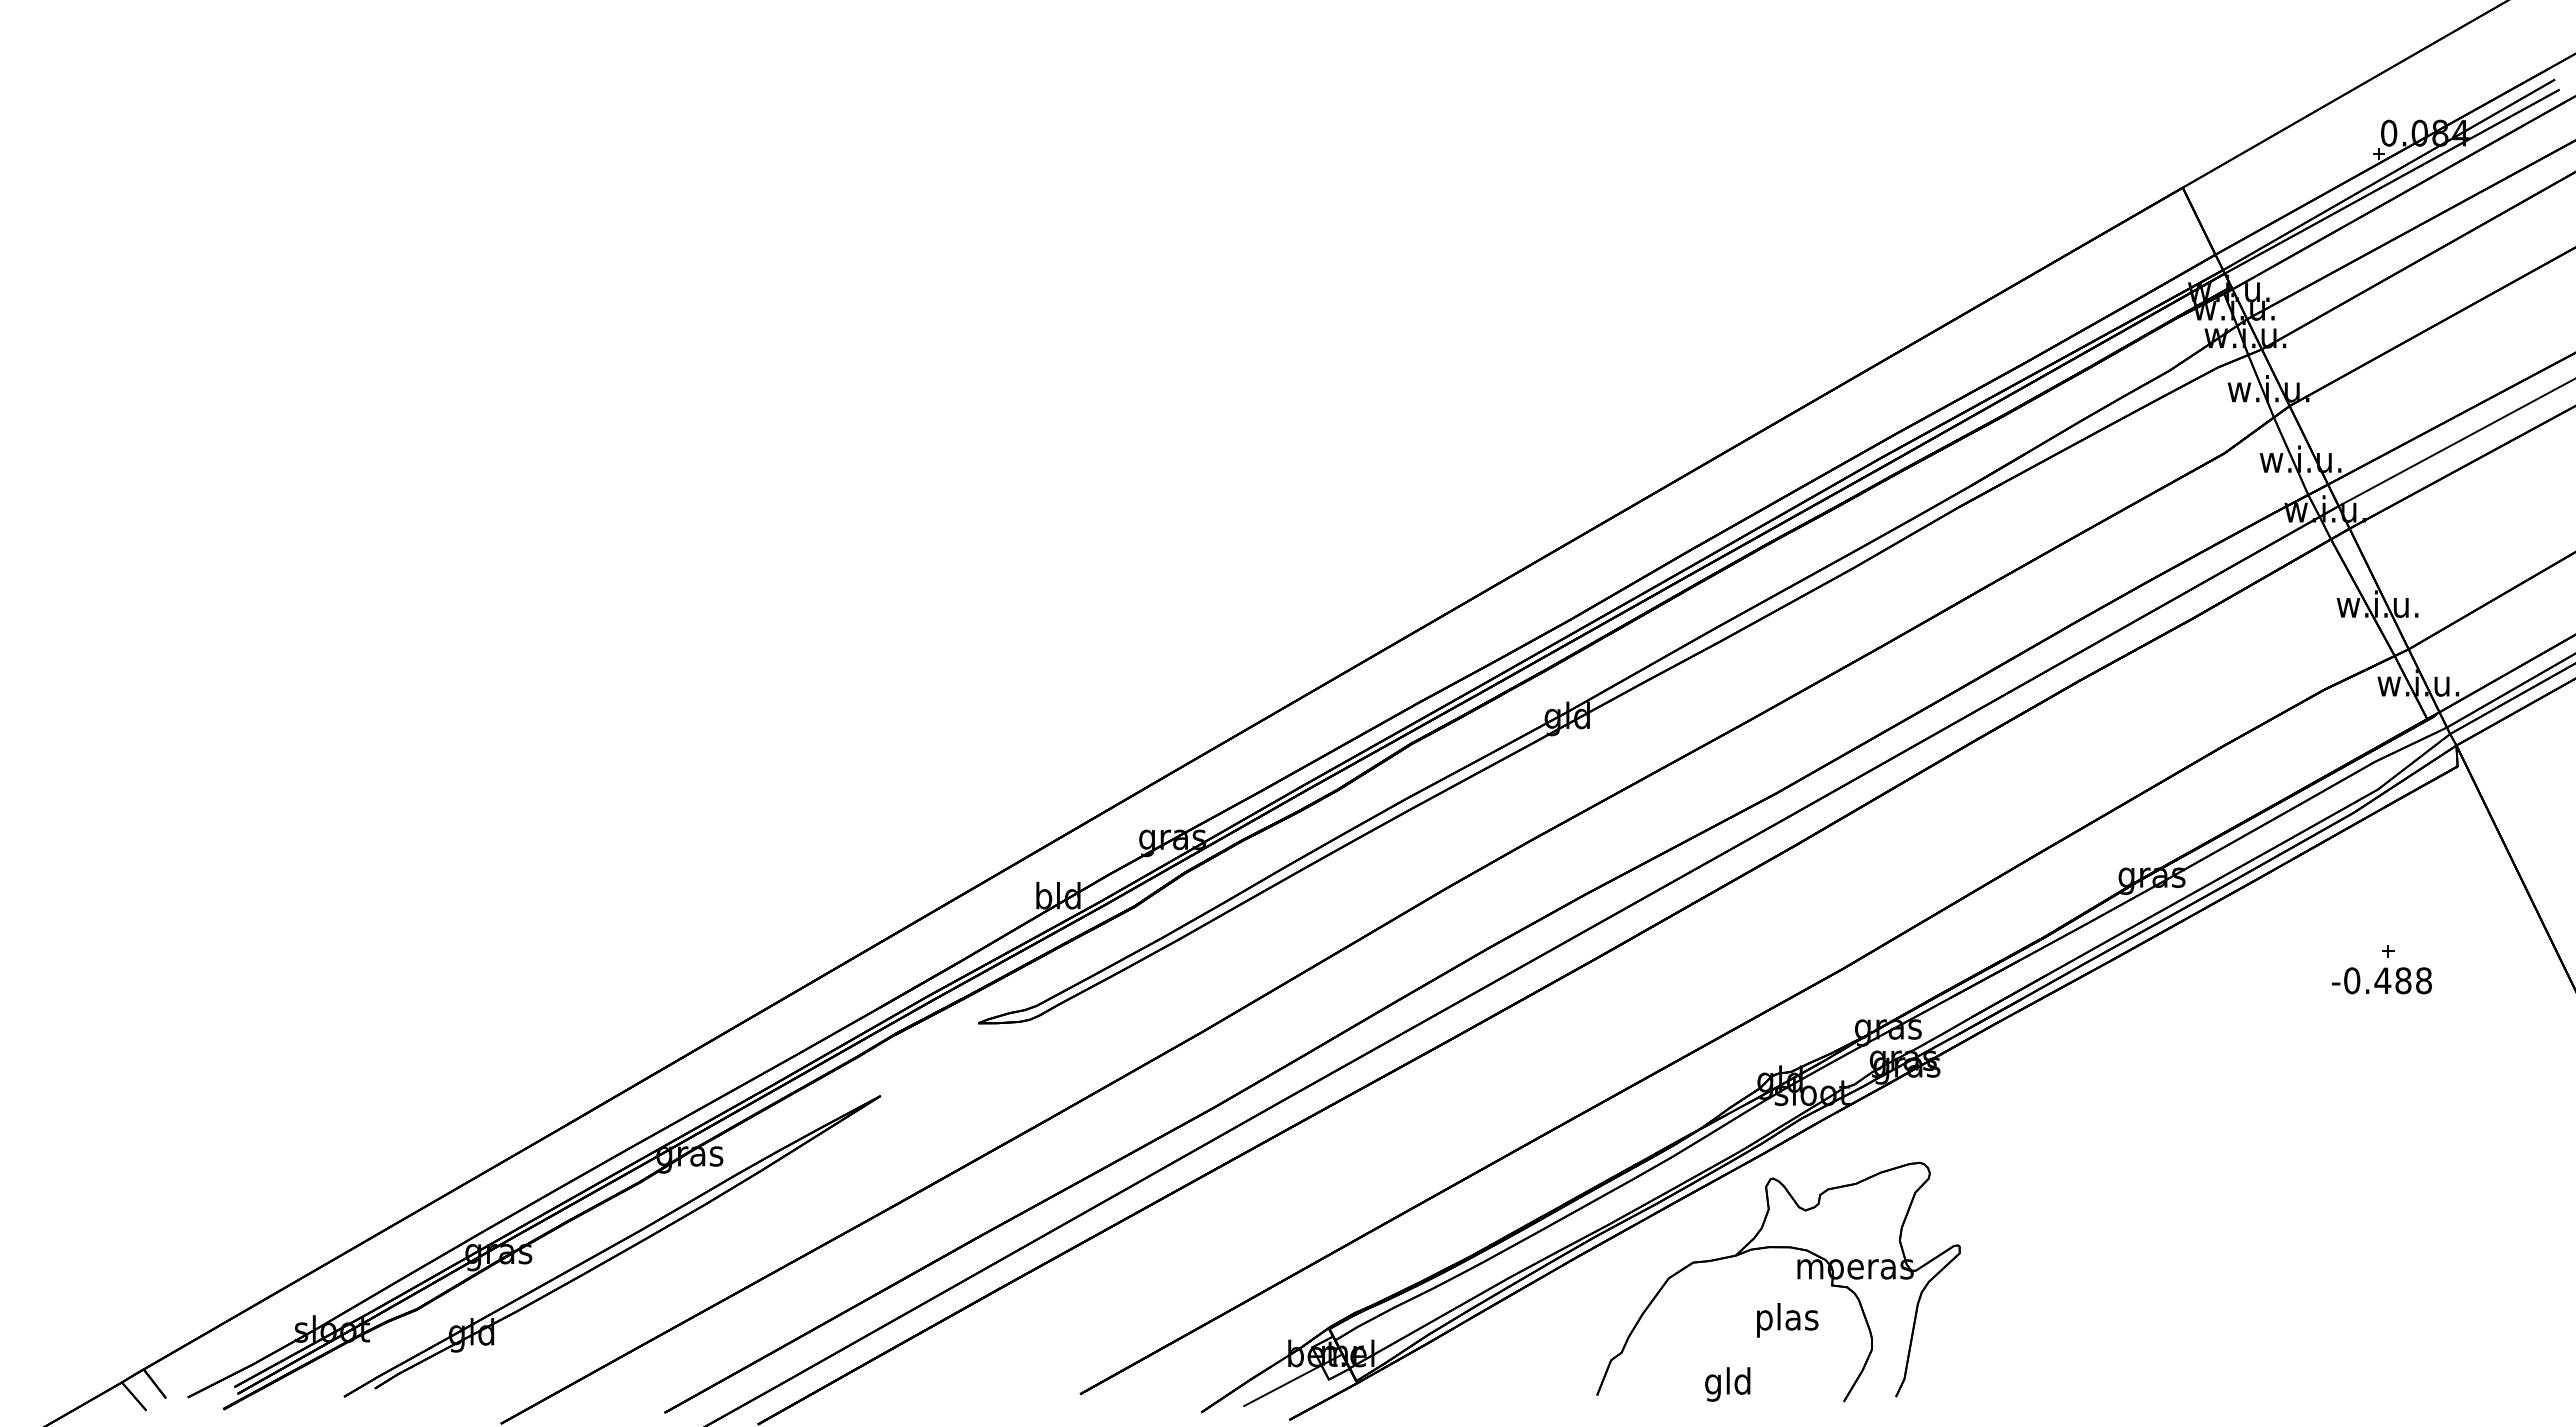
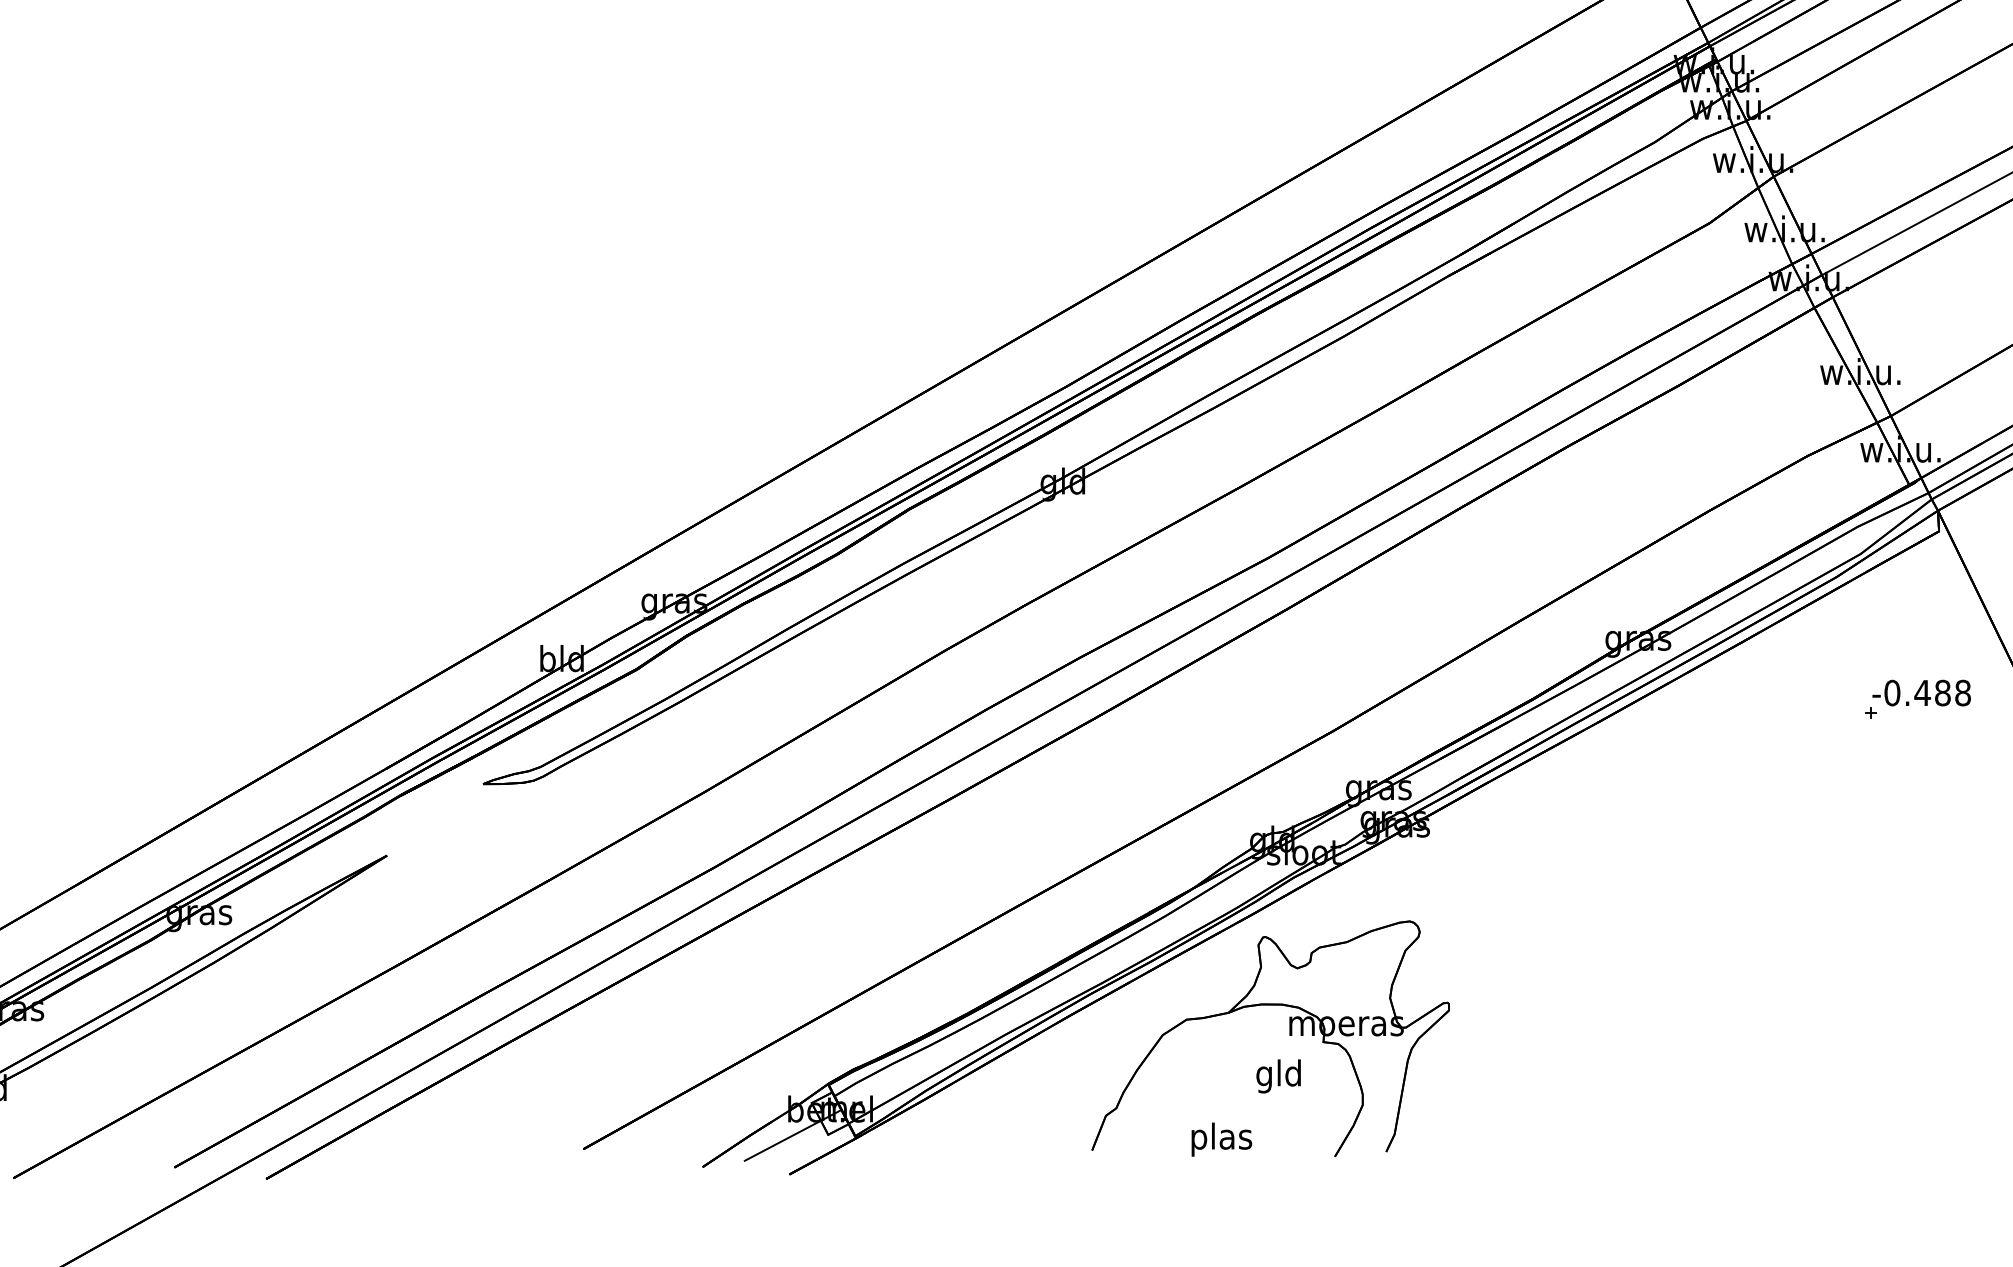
text: (2381, 980) -> (1921, 692), moved
text: (1787, 1320) -> (1279, 1076), plas -> gld
text: (1728, 1384) -> (1221, 1139), gld -> plas

